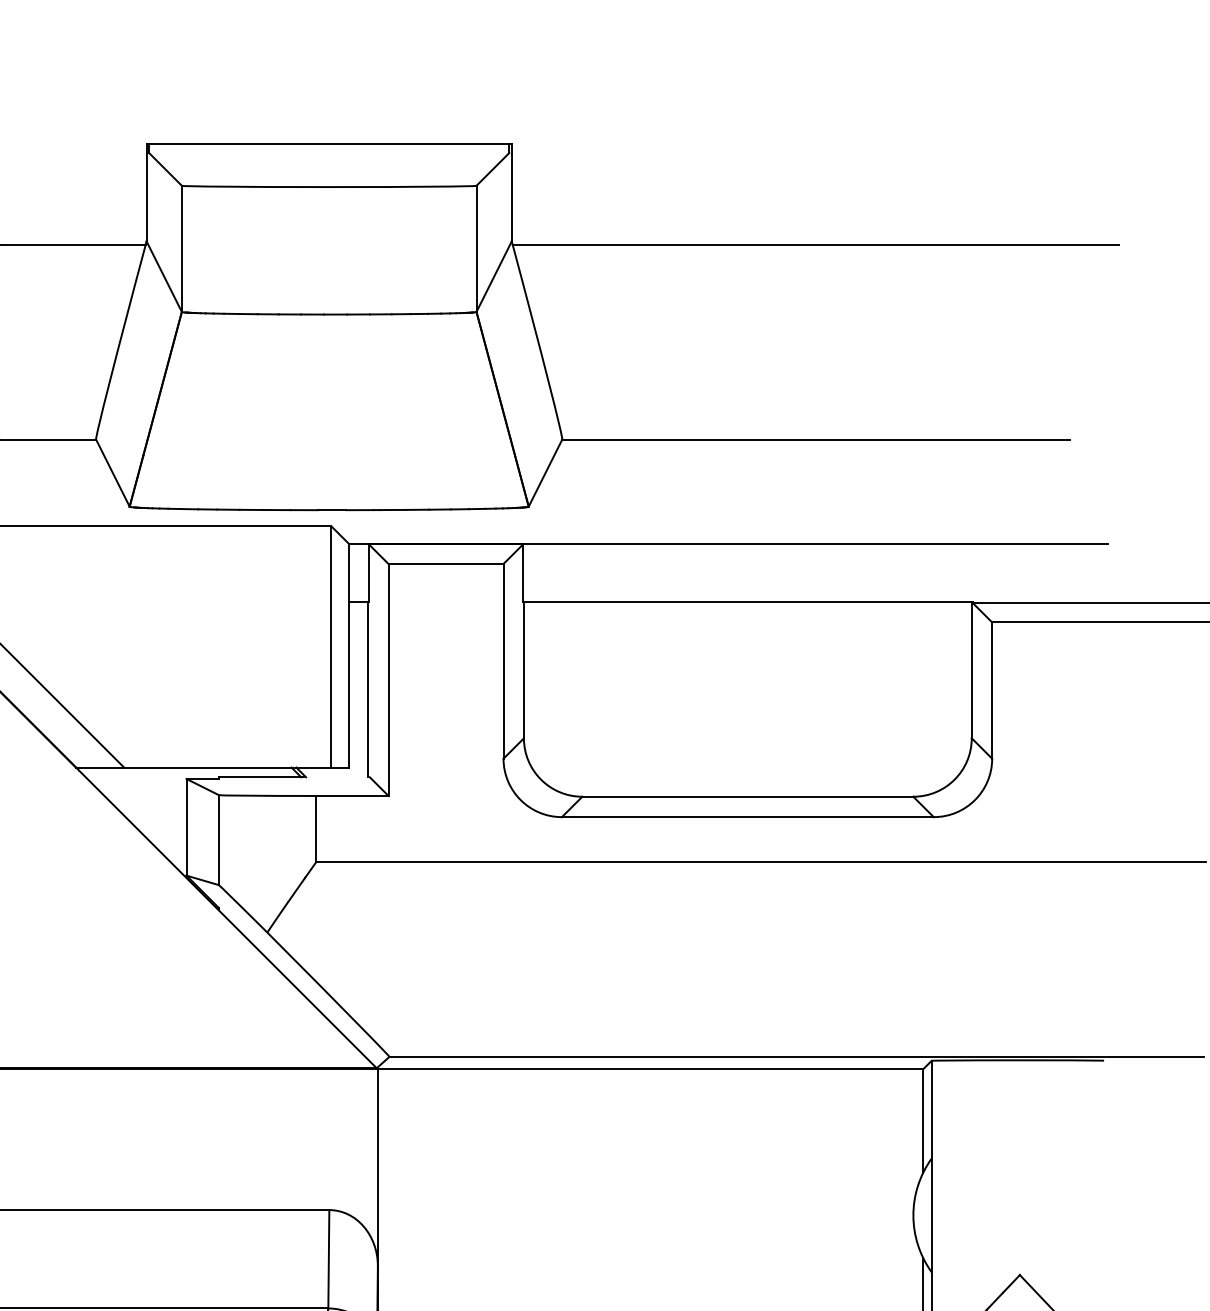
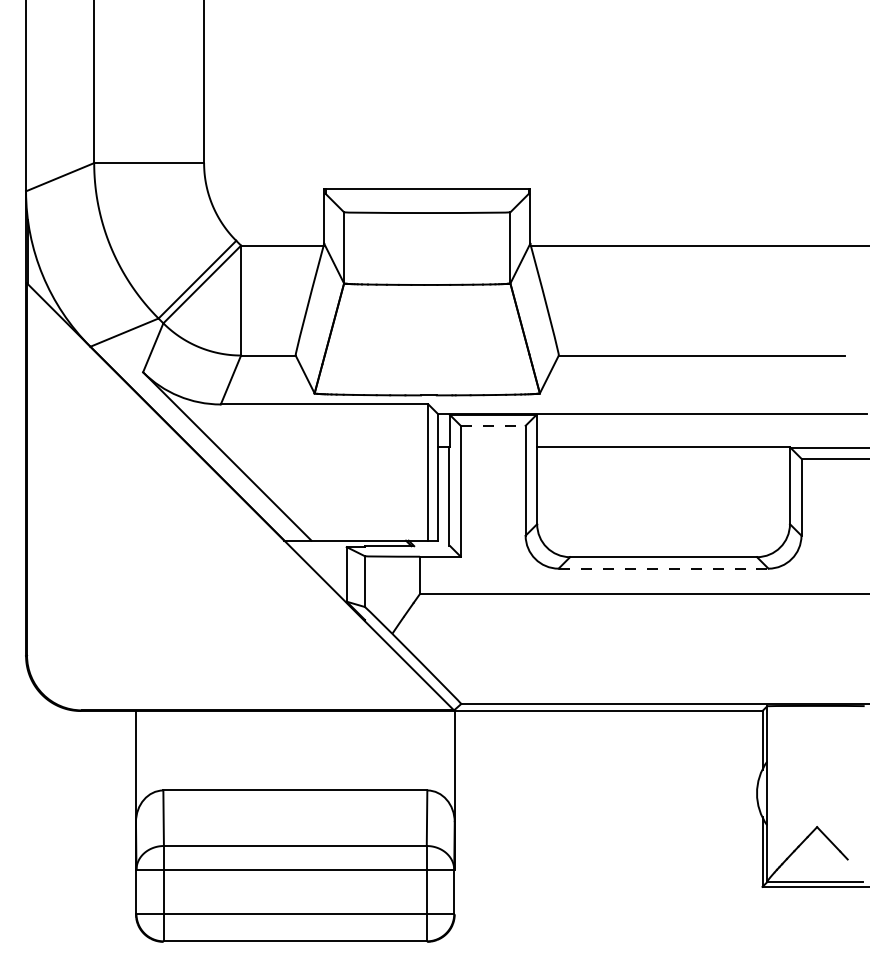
line: (446, 563) -> (493, 425), solid -> dashed
line: (747, 816) -> (663, 568), solid -> dashed

